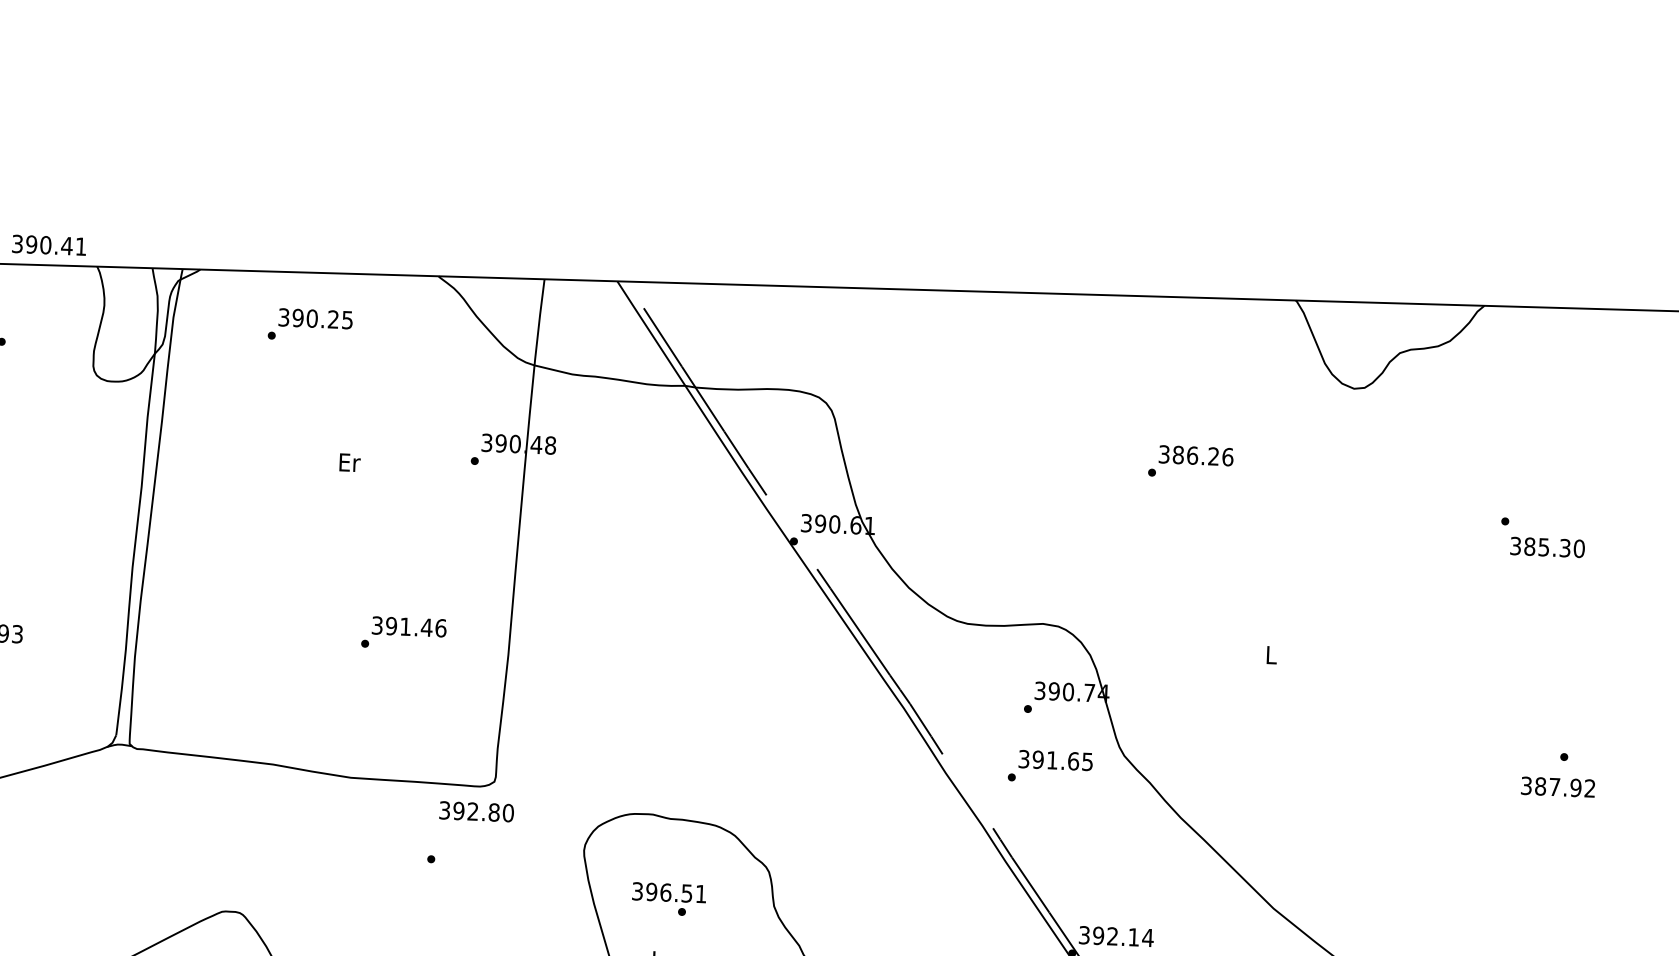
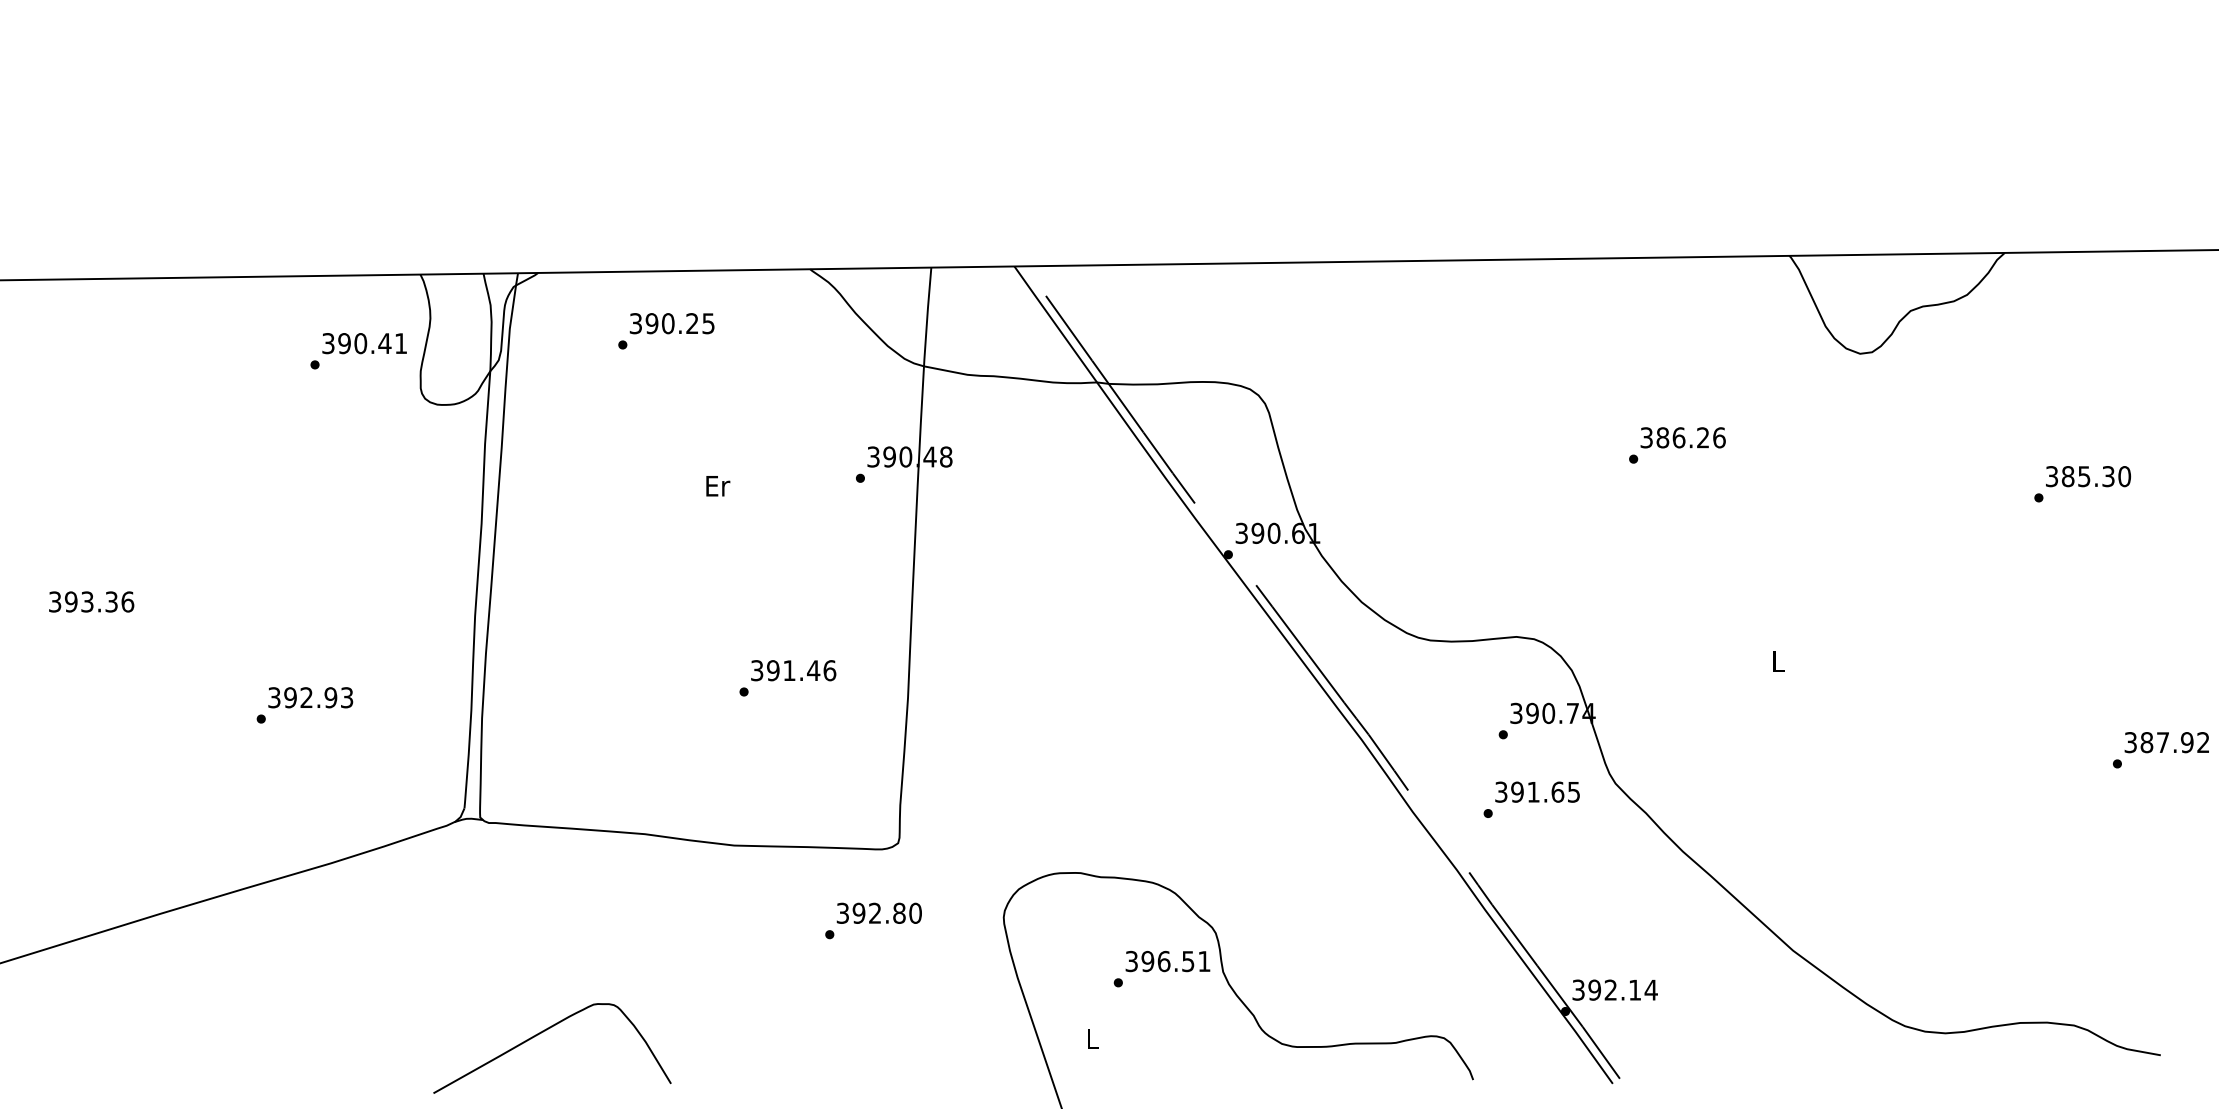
text: (49, 245) -> (364, 343), moved
text: (1547, 547) -> (2088, 476), moved
text: (1557, 787) -> (2166, 742), moved
text: (475, 811) -> (878, 912), moved
text: (668, 892) -> (1167, 961), moved

